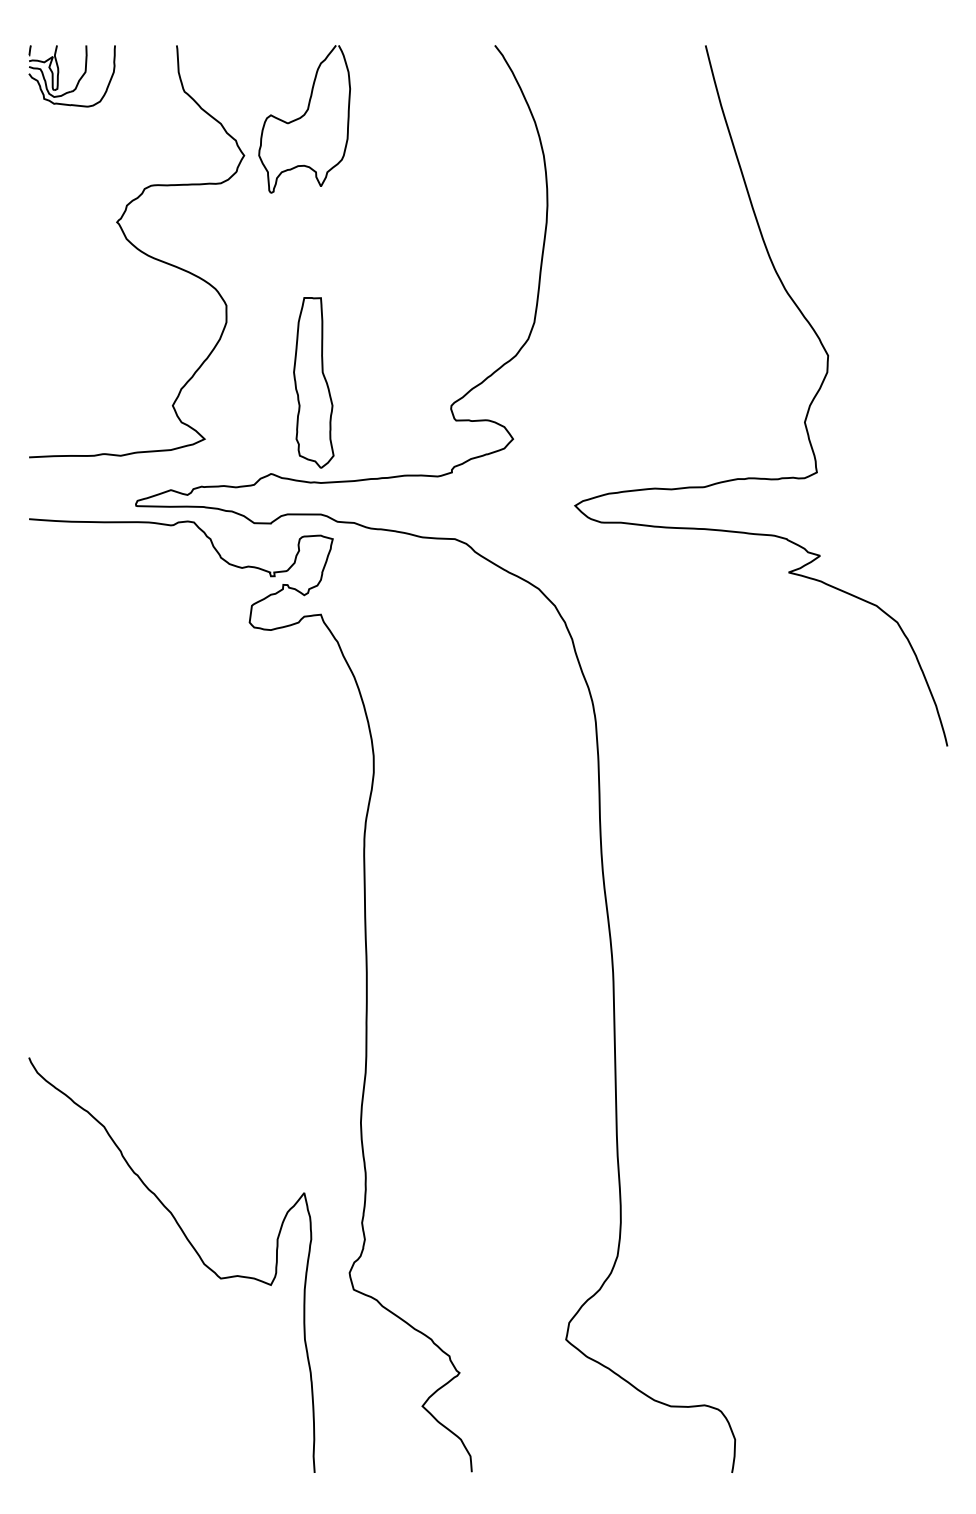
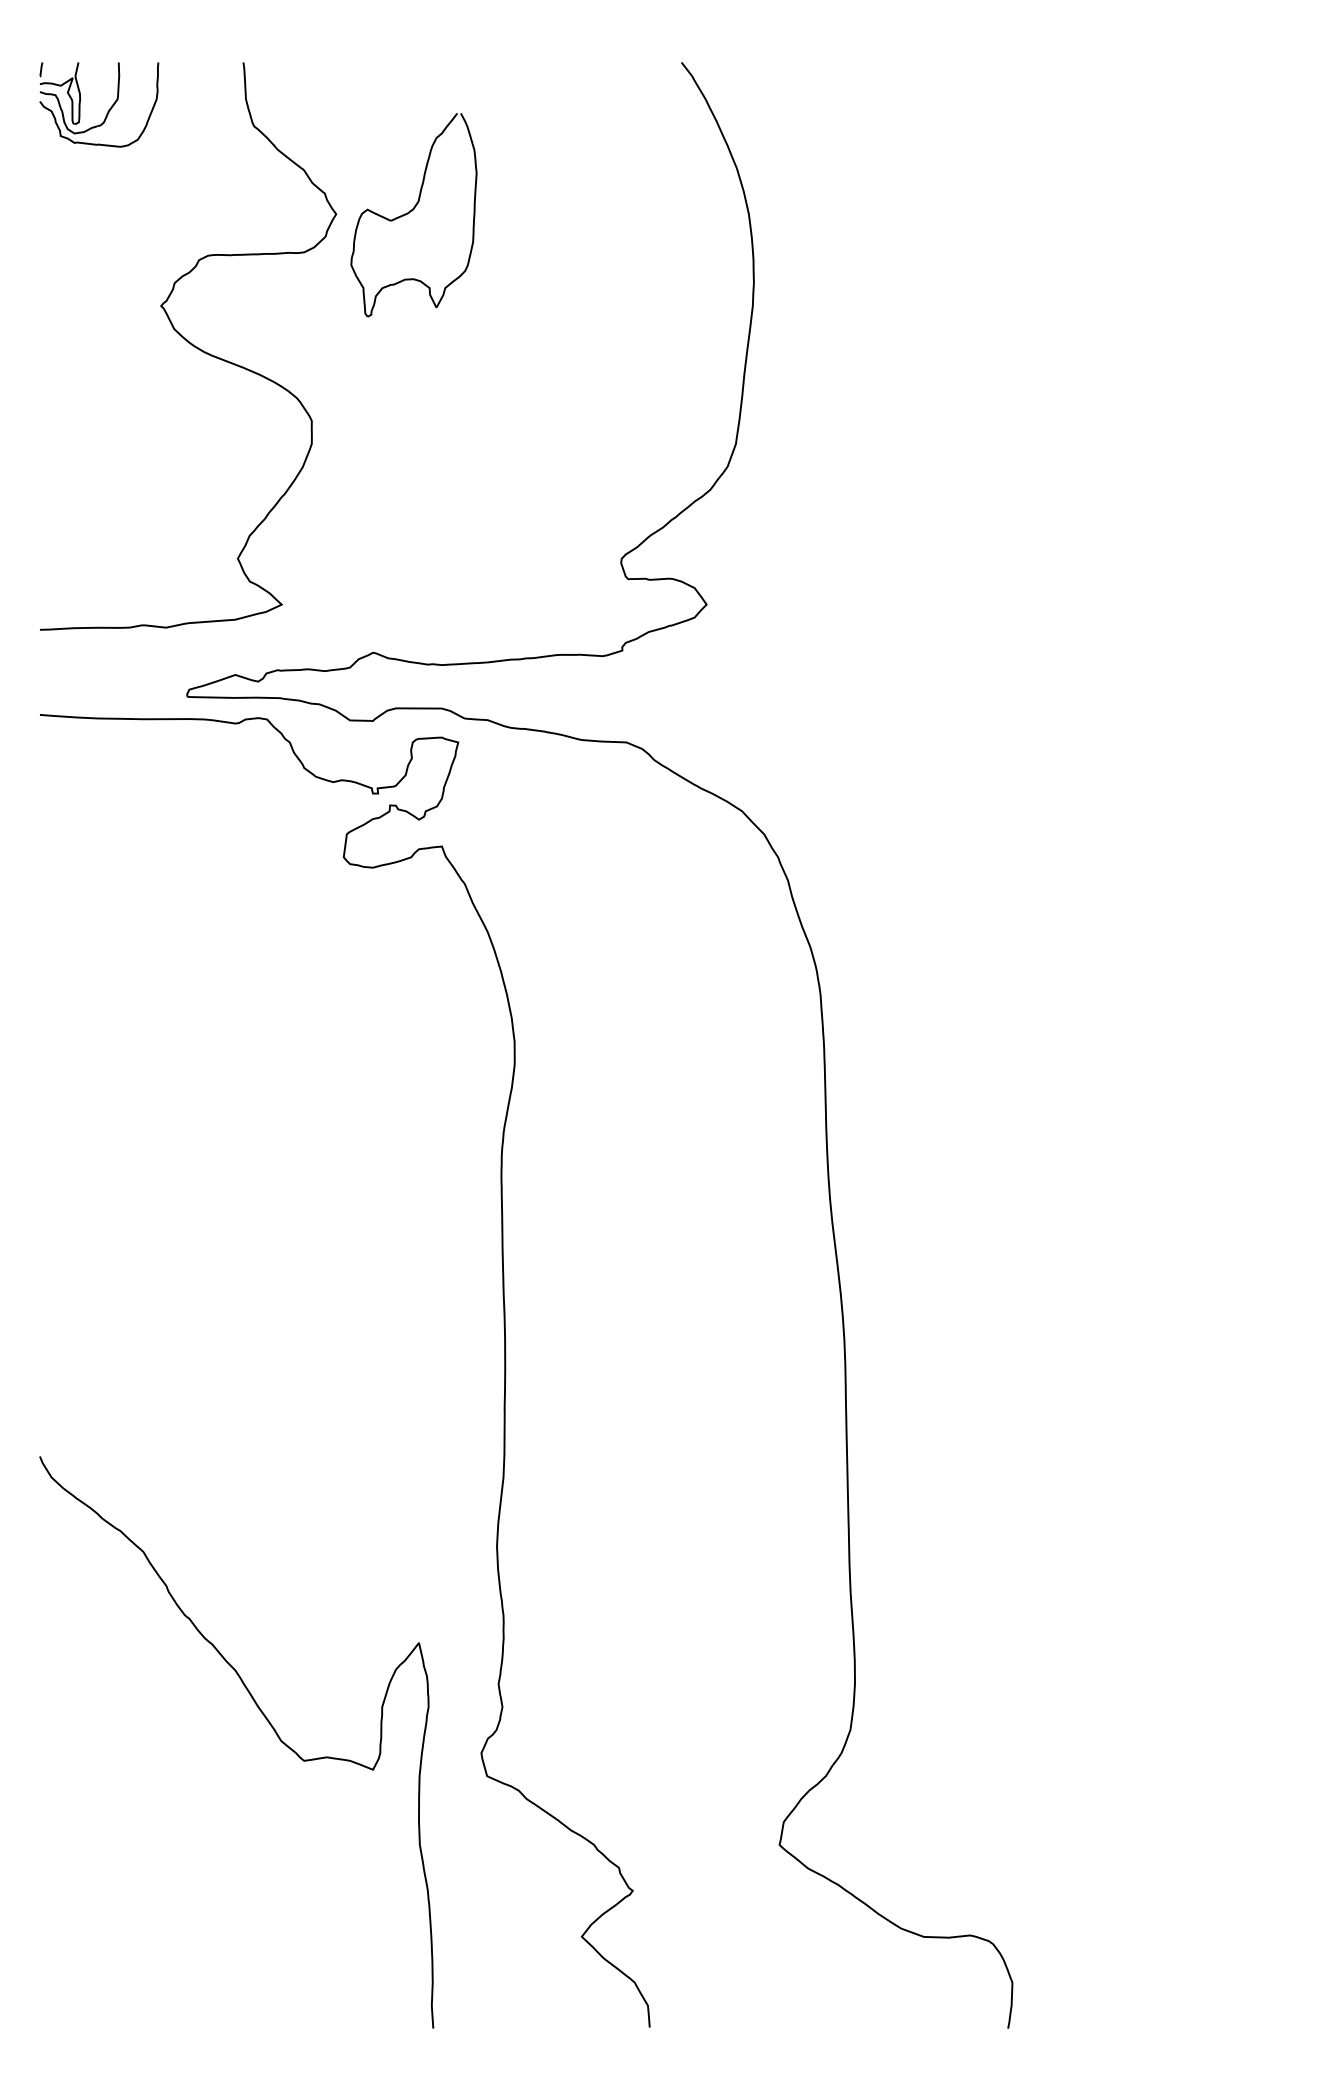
part: (304, 119) -> (413, 215), moved
part: (313, 382) -> (431, 526), removed
curve: (807, 409) -> (1112, 563), removed

